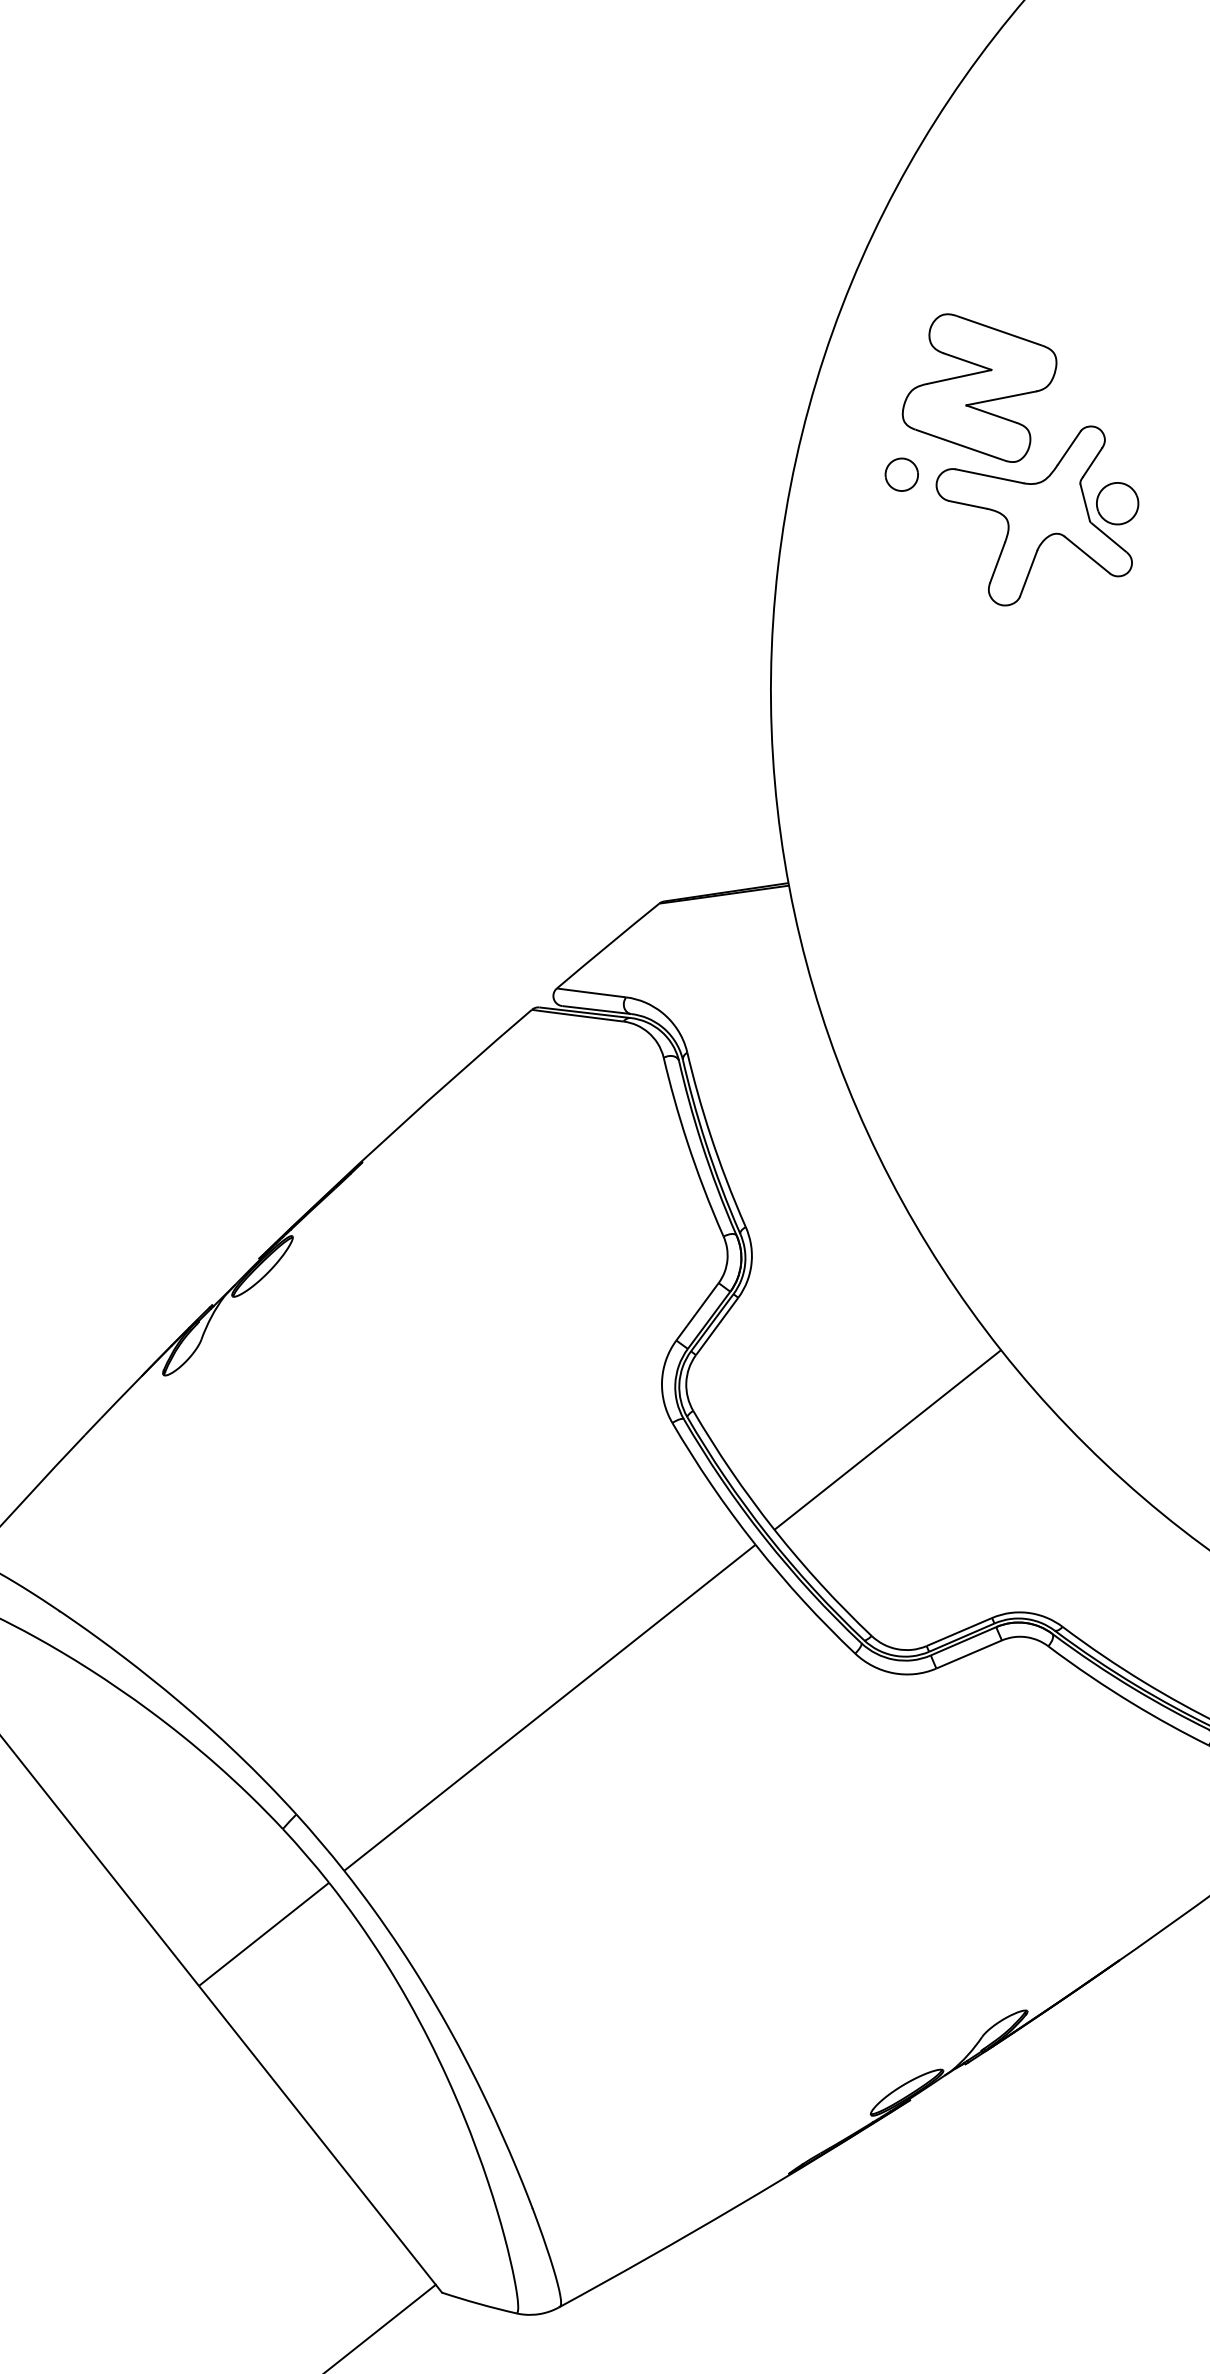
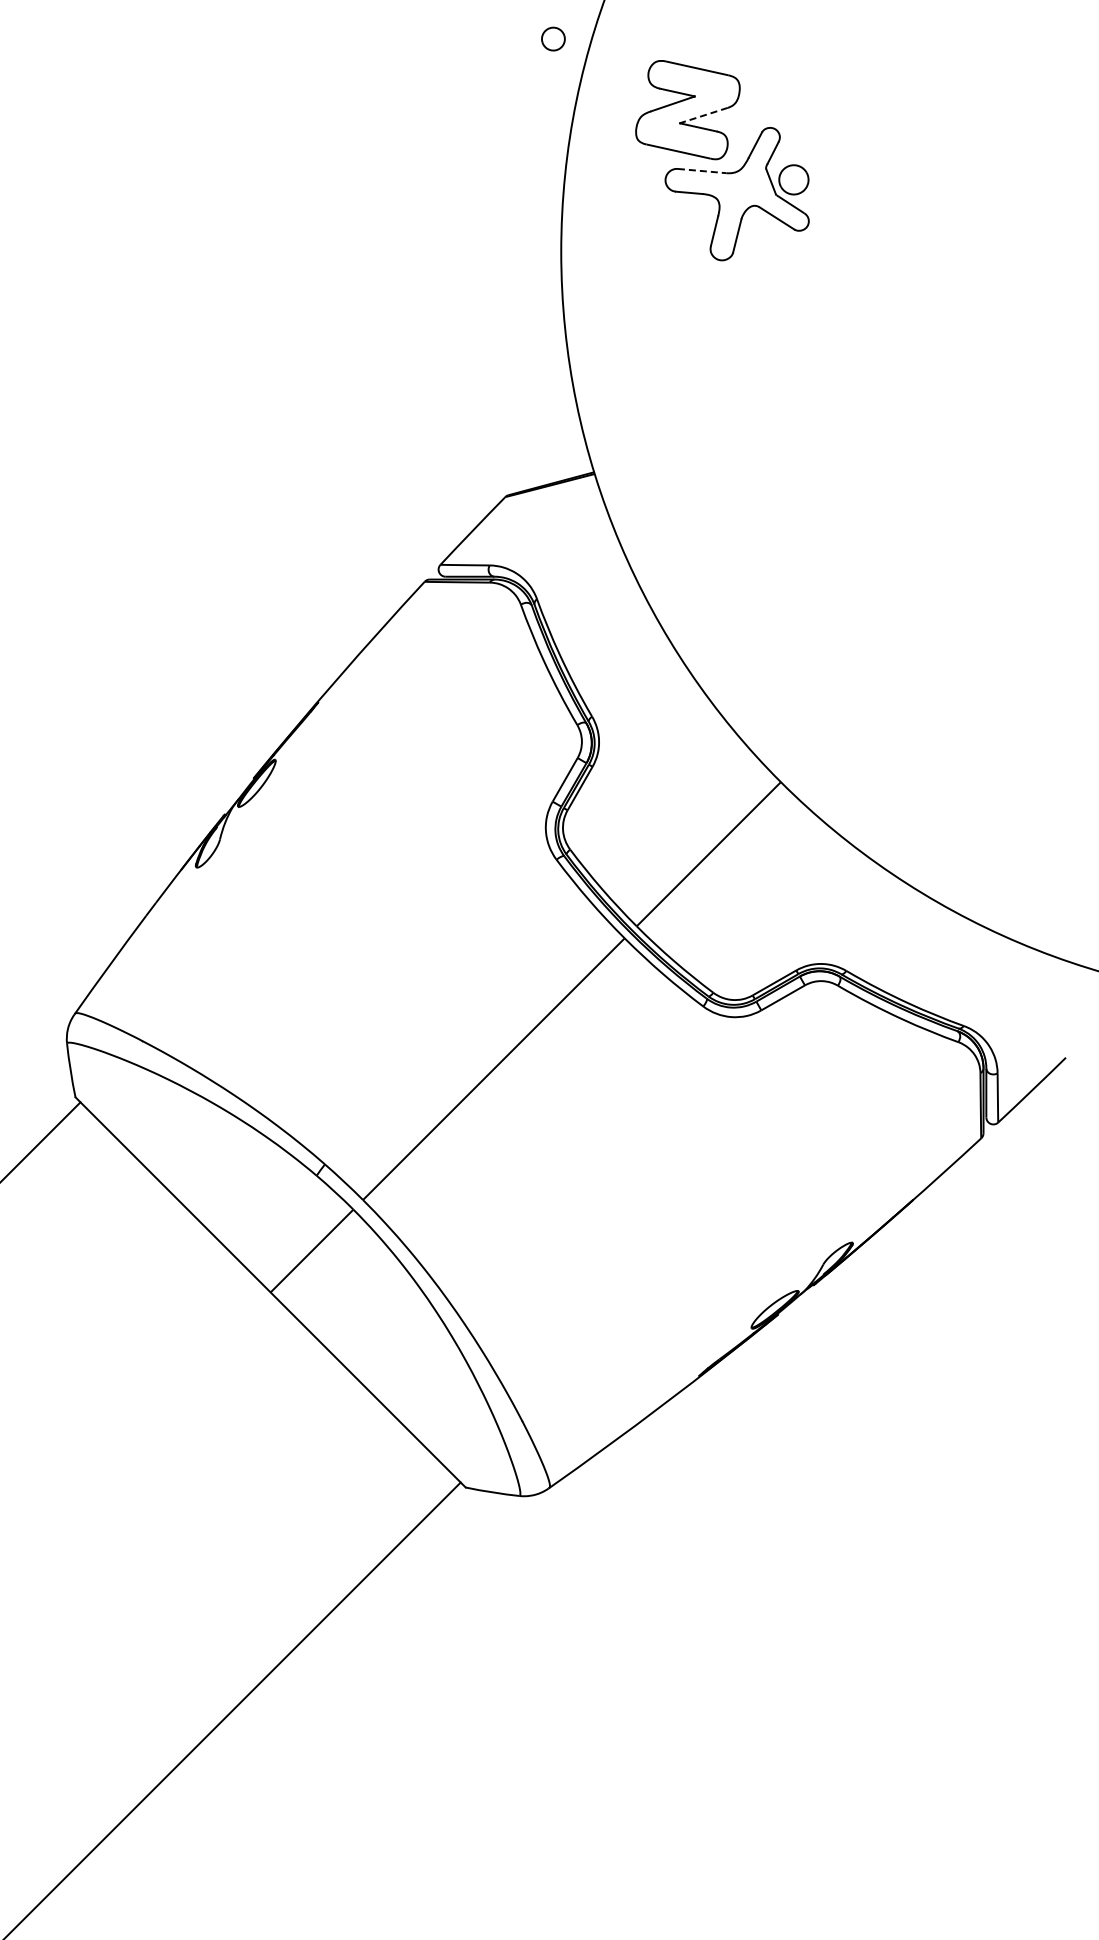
line: (1000, 398) -> (703, 115), solid -> dashed
part: (902, 473) -> (553, 38), moved
line: (990, 476) -> (702, 171), solid -> dashed

